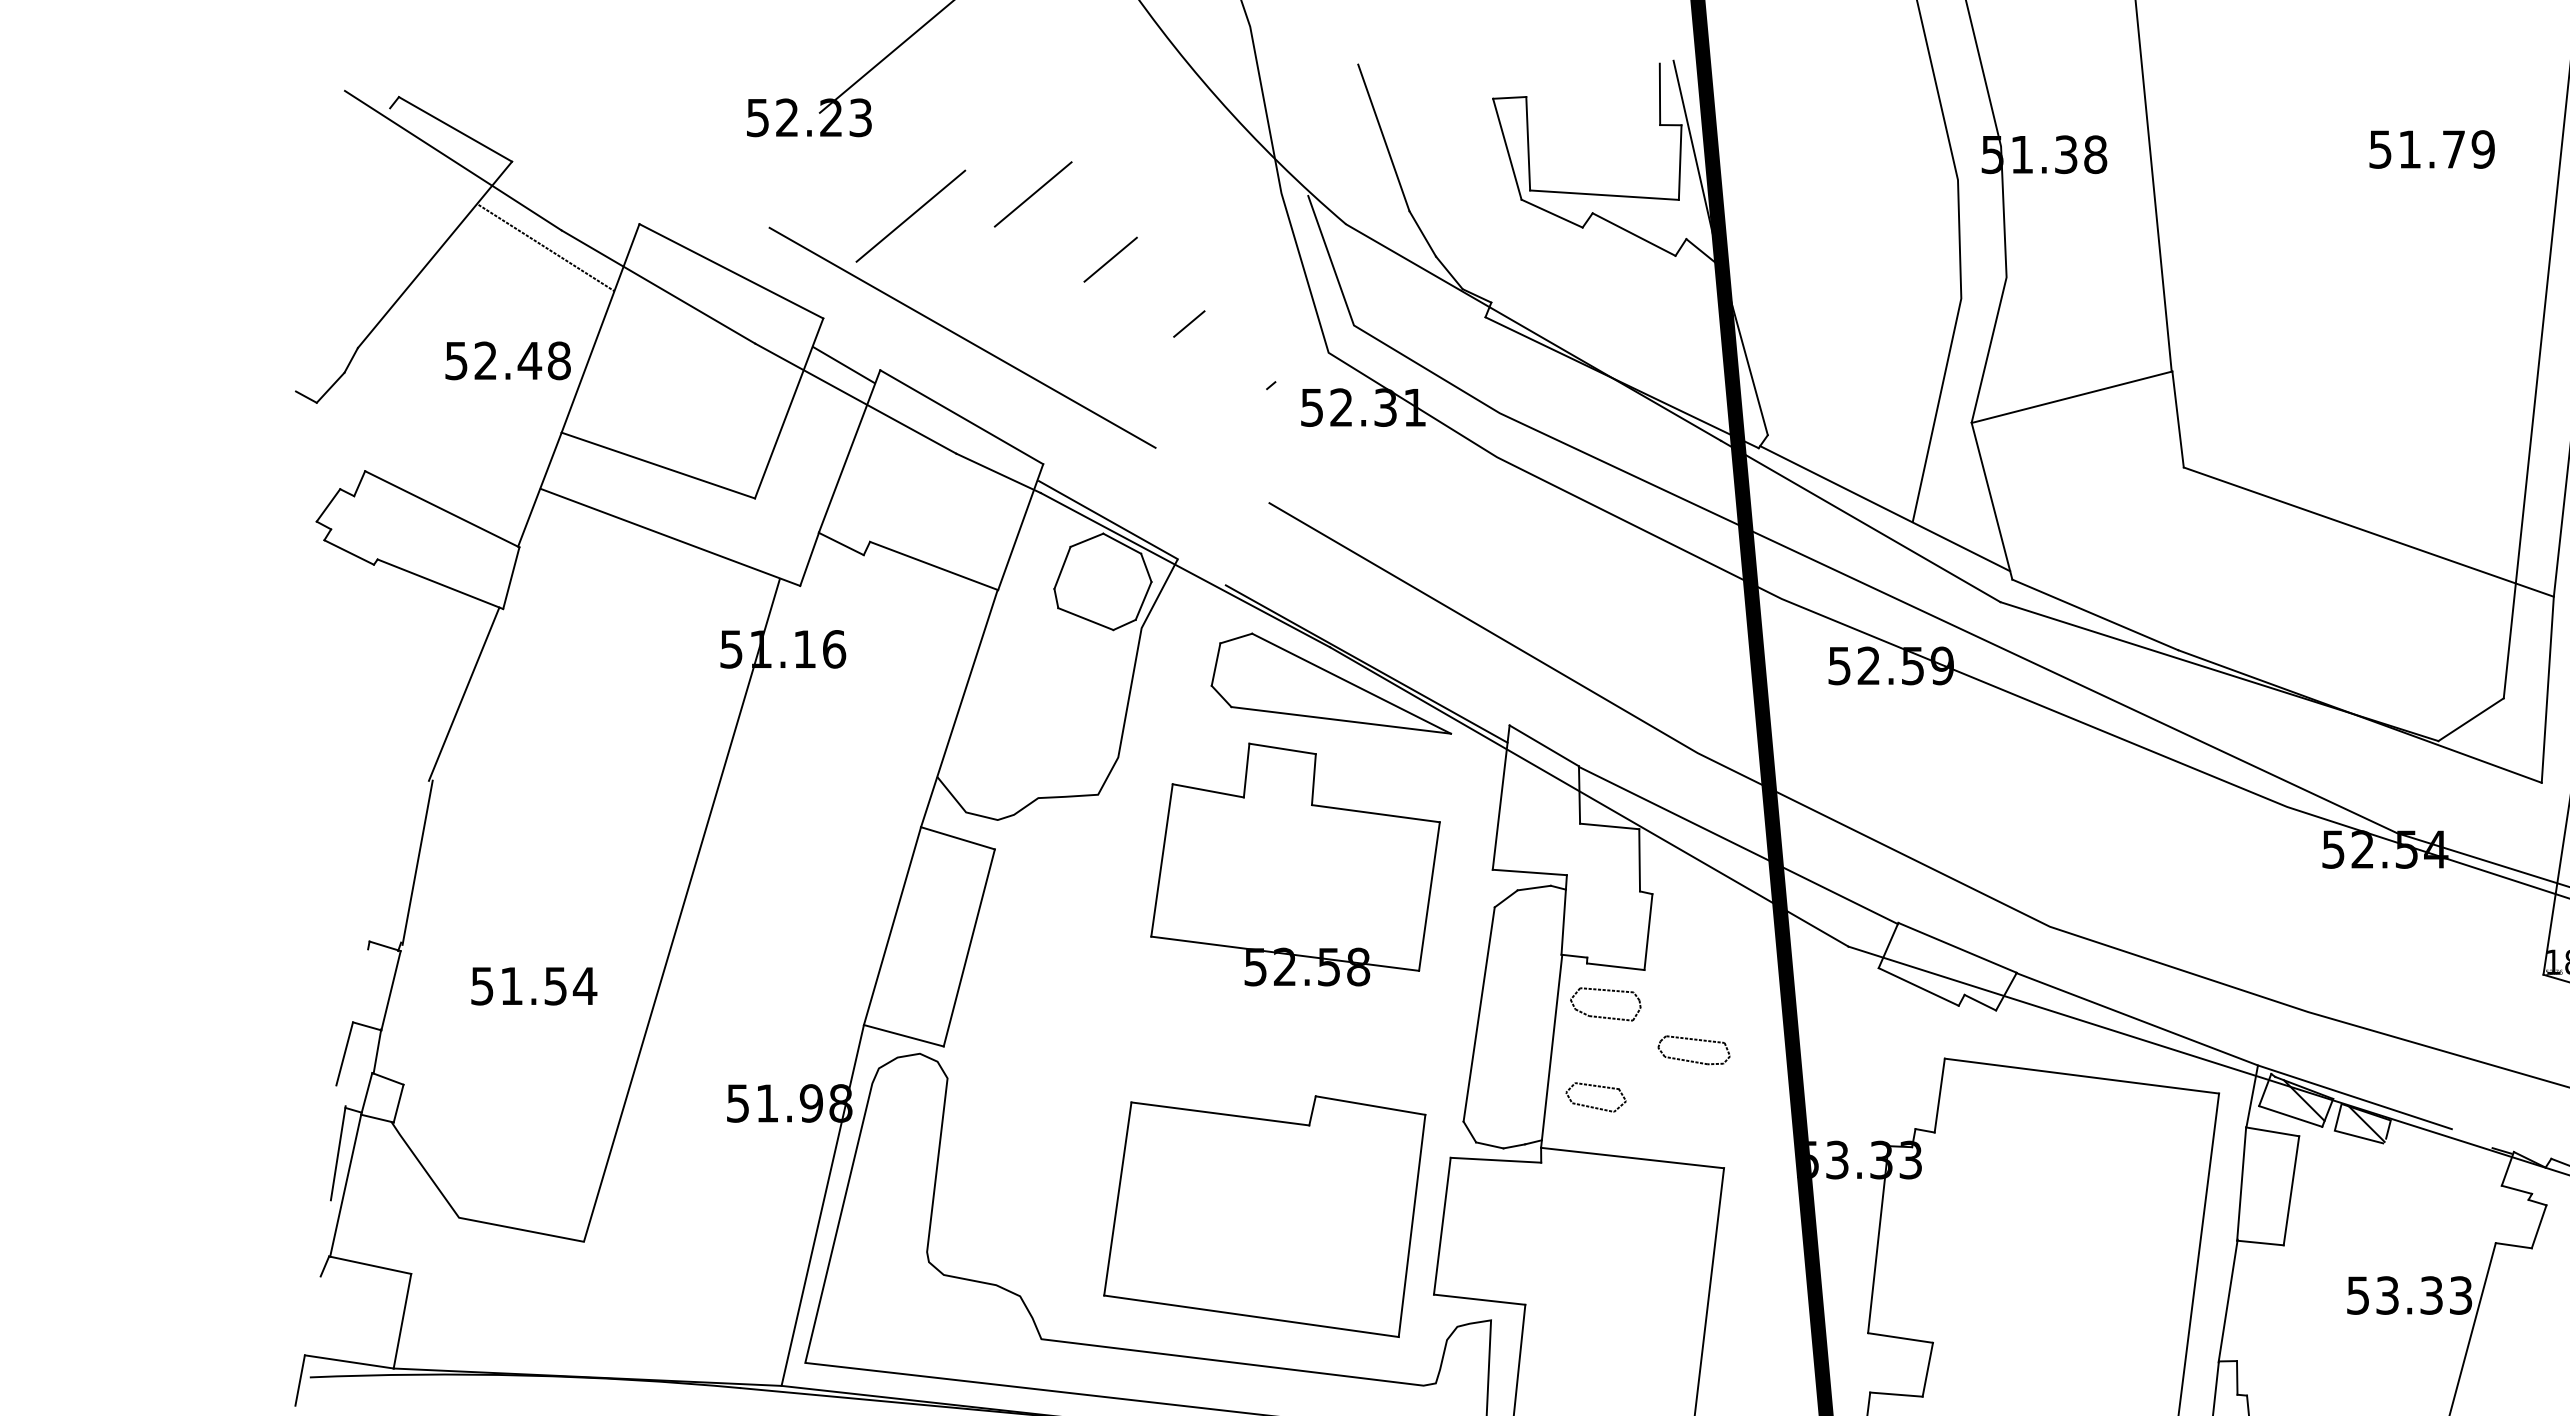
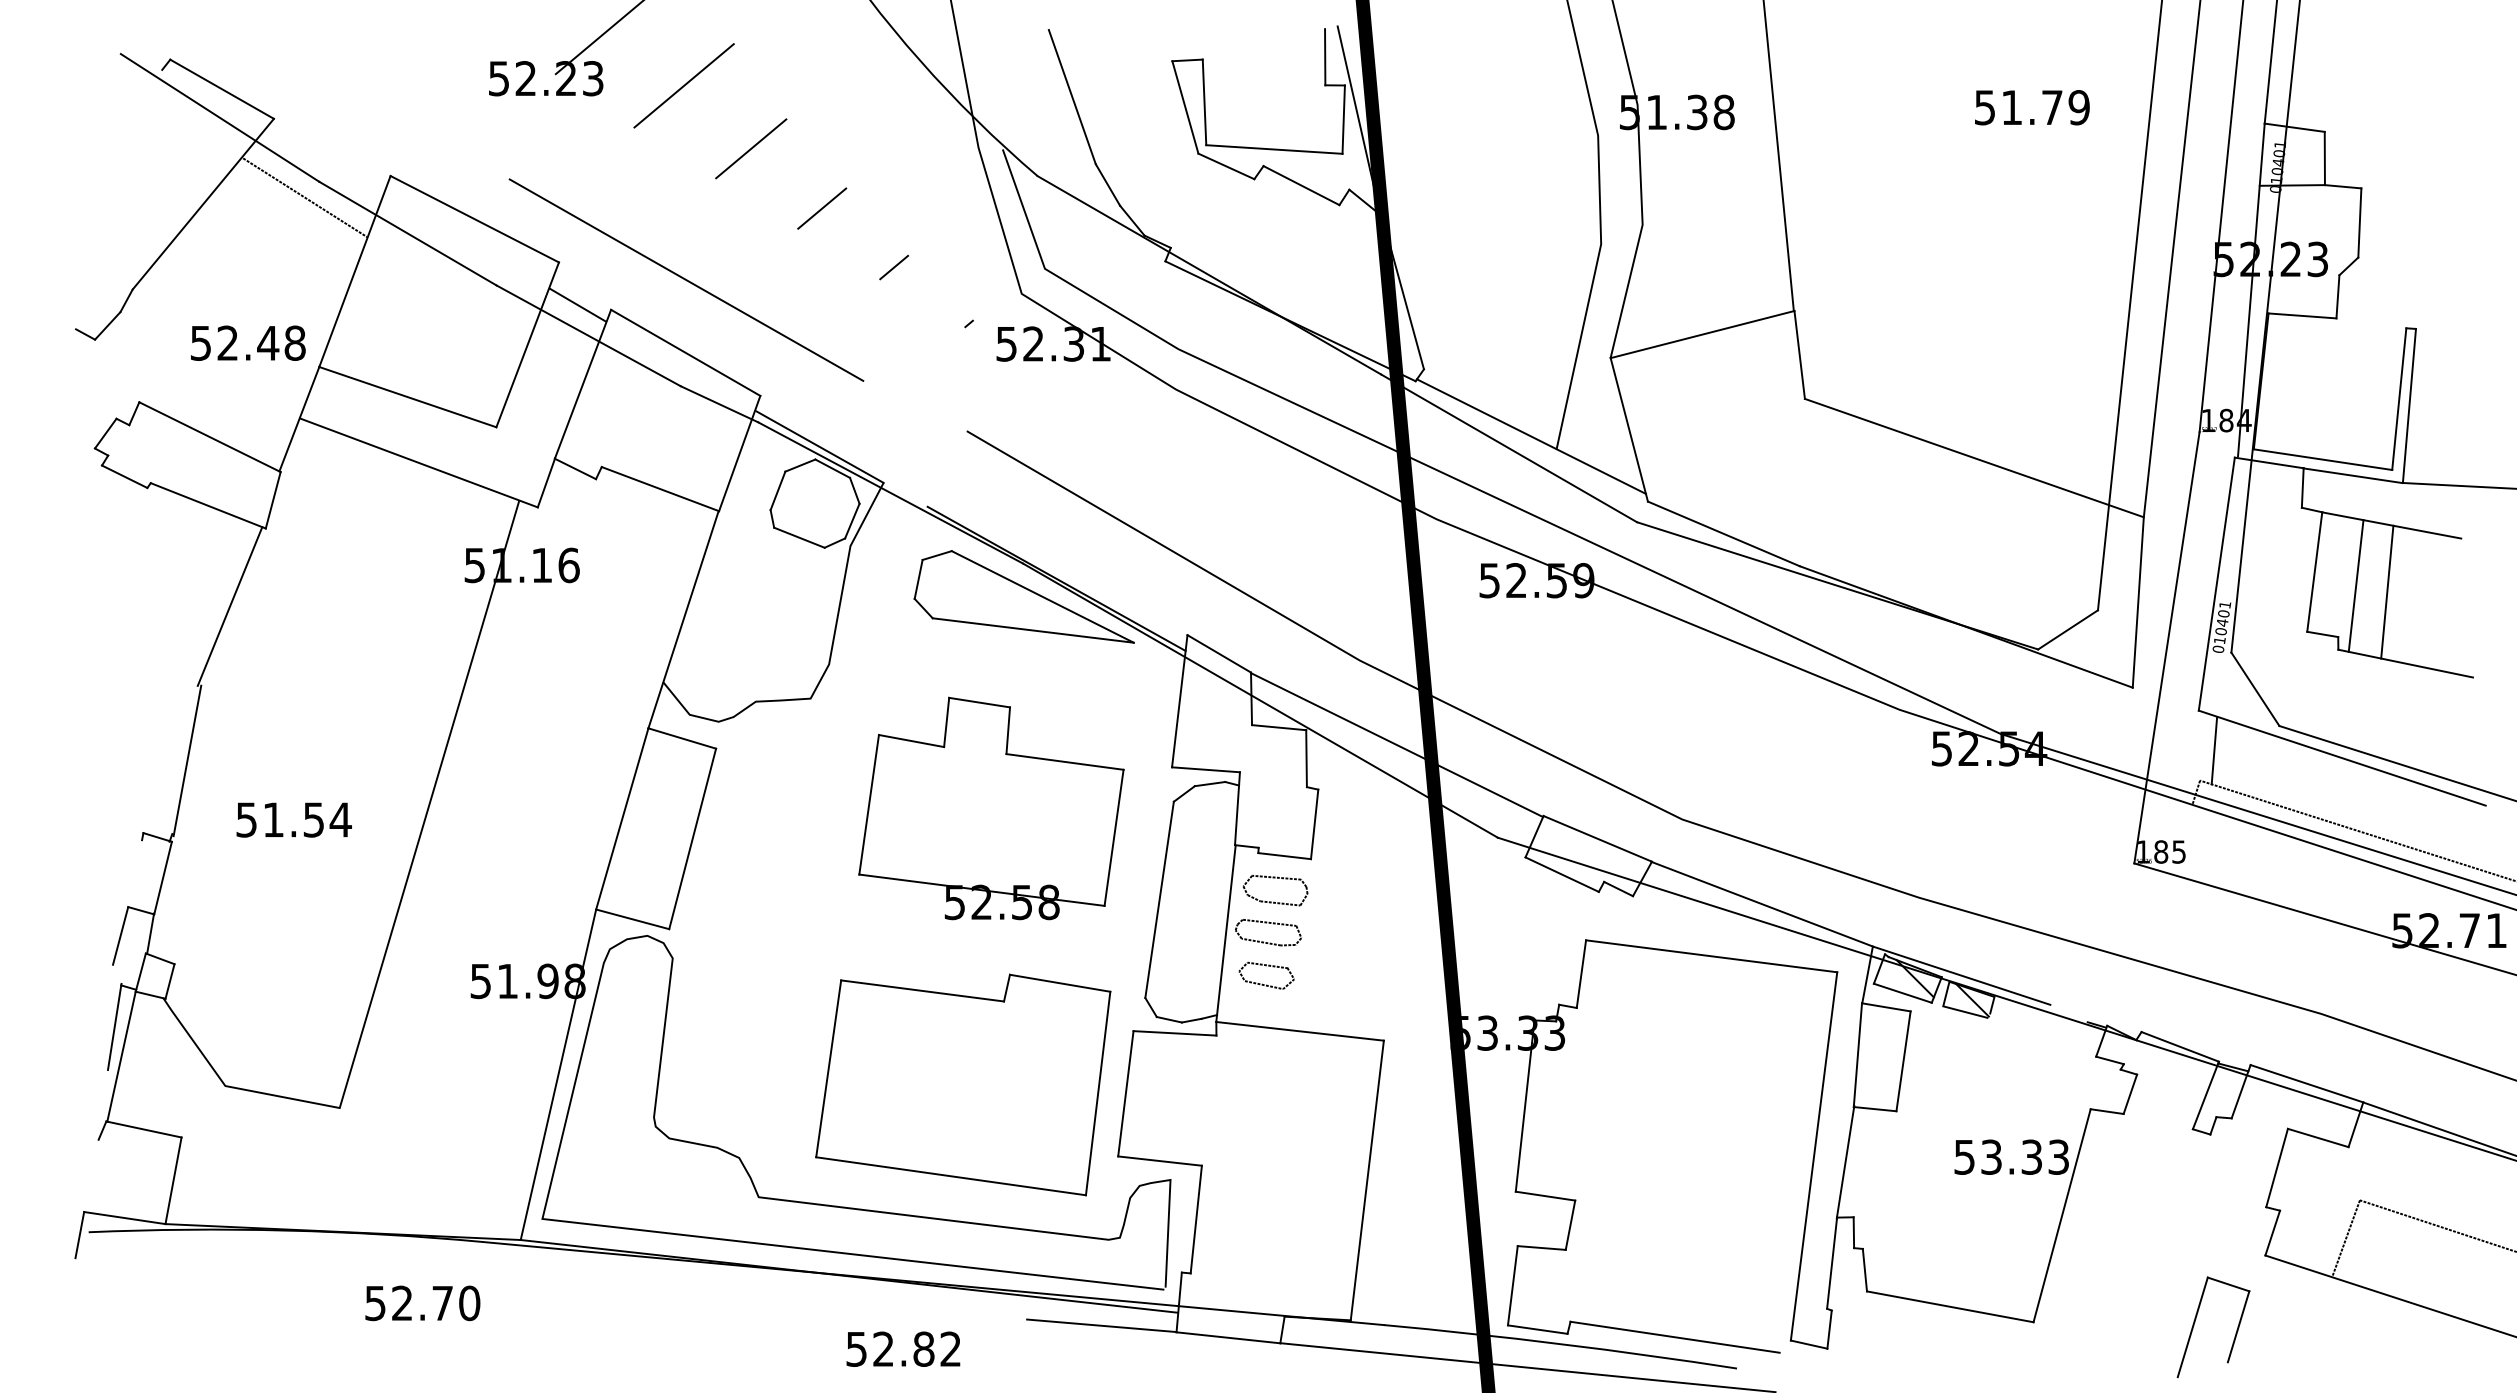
line: (910, 215) -> (683, 85), moved
text: (508, 360) -> (248, 342), moved
part: (1295, 864) -> (991, 808), moved
text: (533, 985) -> (293, 819), moved
part: (1694, 1040) -> (1268, 923), moved

